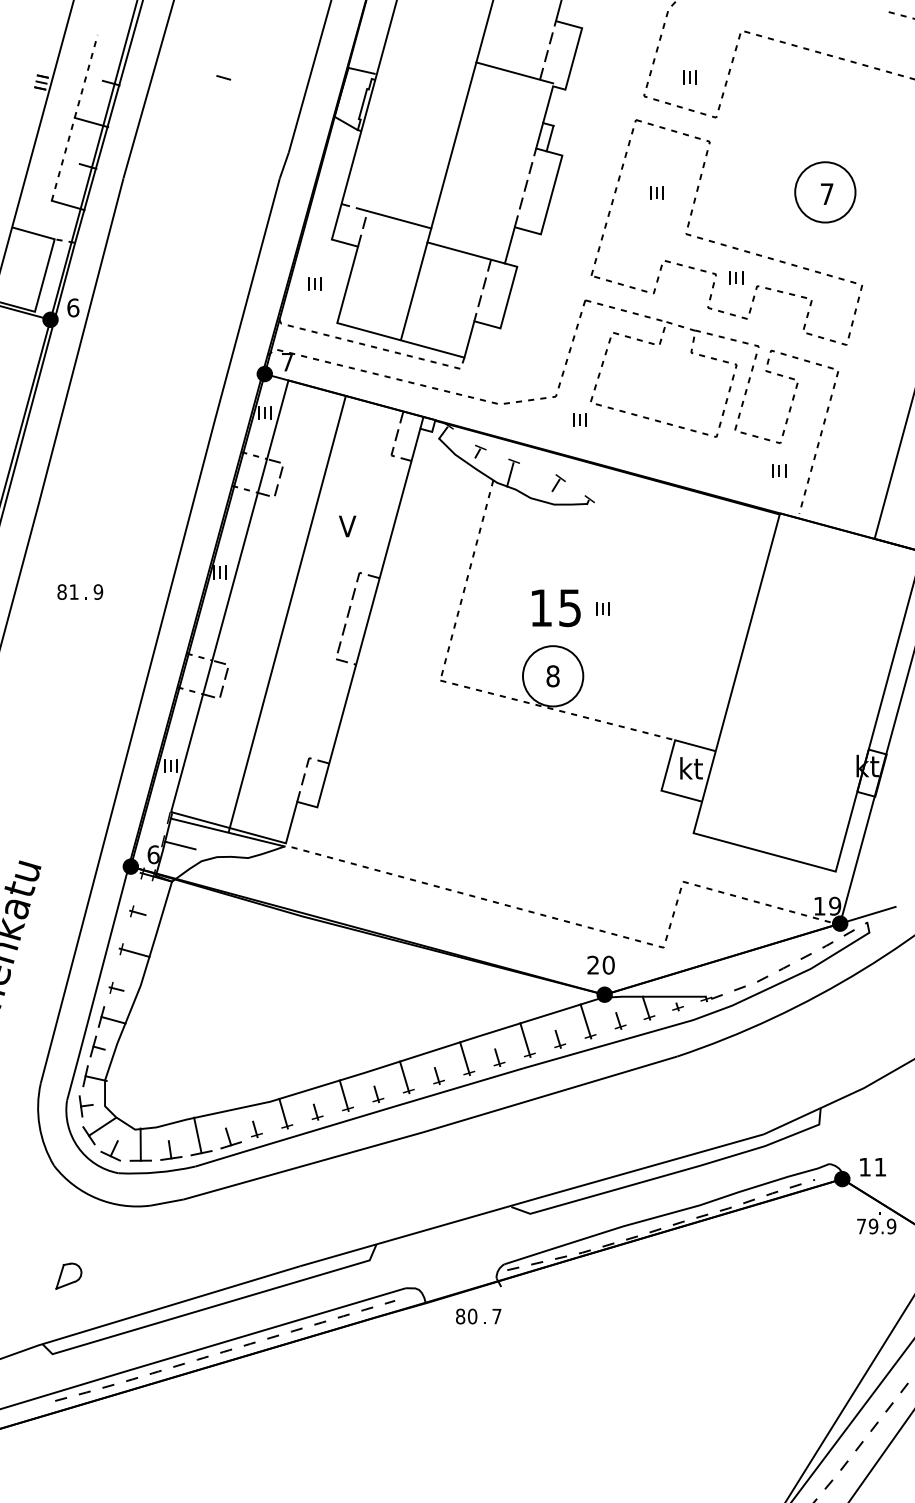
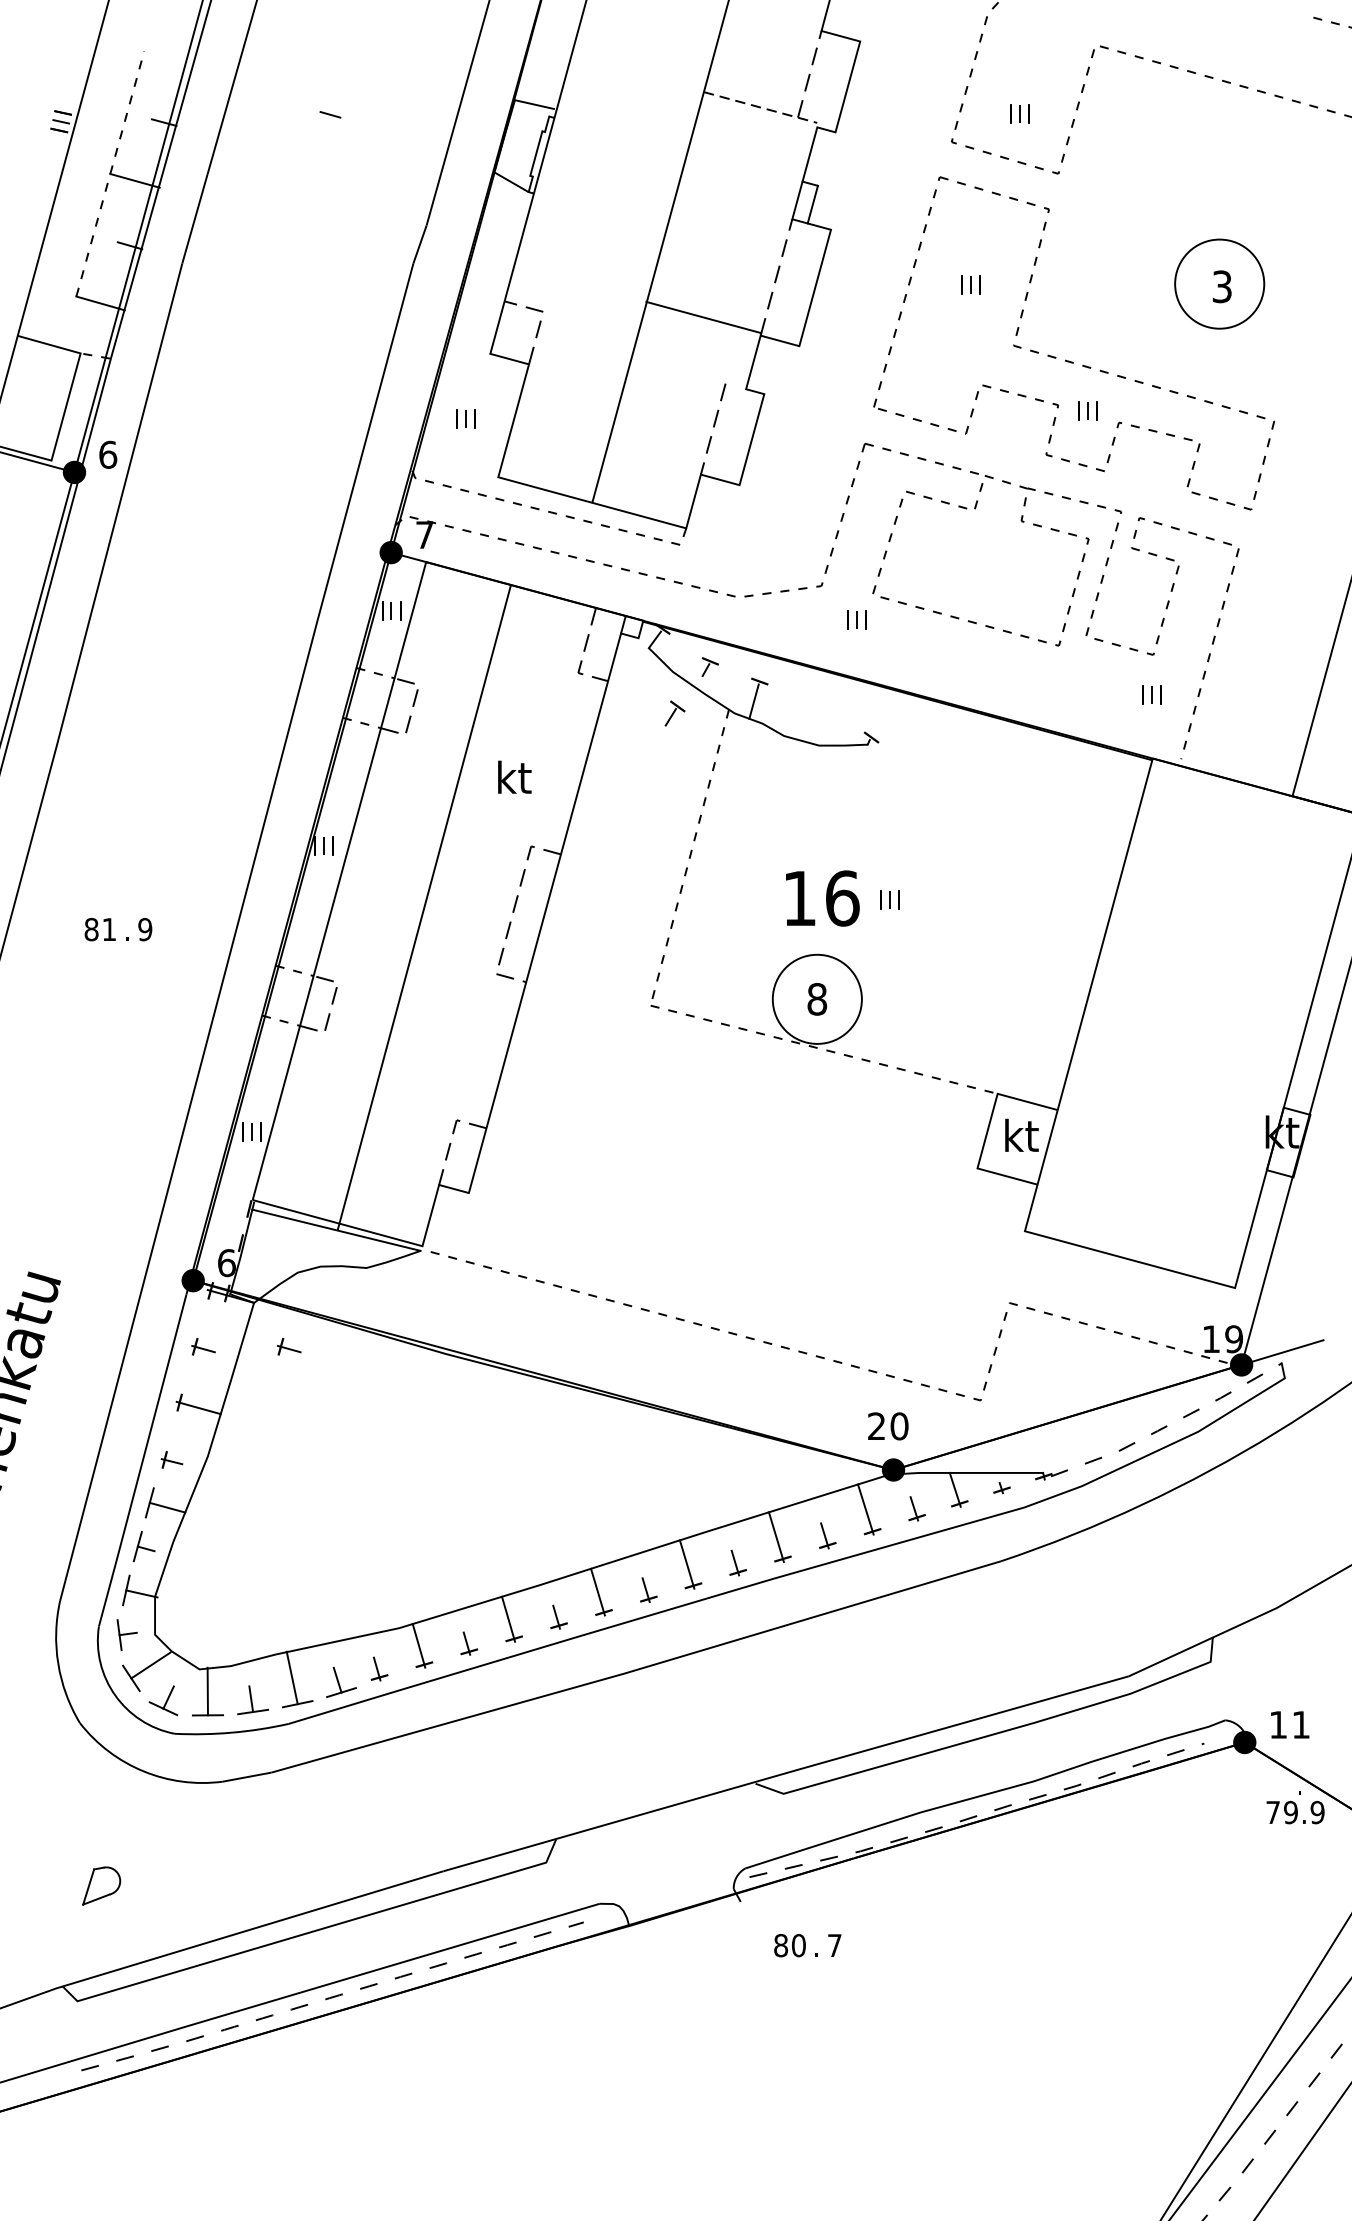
line: (514, 72) -> (760, 106), solid -> dashed
text: (826, 194) -> (1221, 287), 7 -> 3
line: (399, 219) -> (590, 324), removed
line: (465, 252) -> (702, 316), moved
part: (558, 483) -> (674, 714), moved
text: (348, 525) -> (514, 776), V -> kt
text: (80, 591) -> (118, 928), moved
text: (570, 608) -> (843, 899), 15 -> 16
line: (180, 845) -> (266, 1249), removed
part: (195, 911) -> (288, 1346), added
text: (478, 1316) -> (807, 1945), moved

